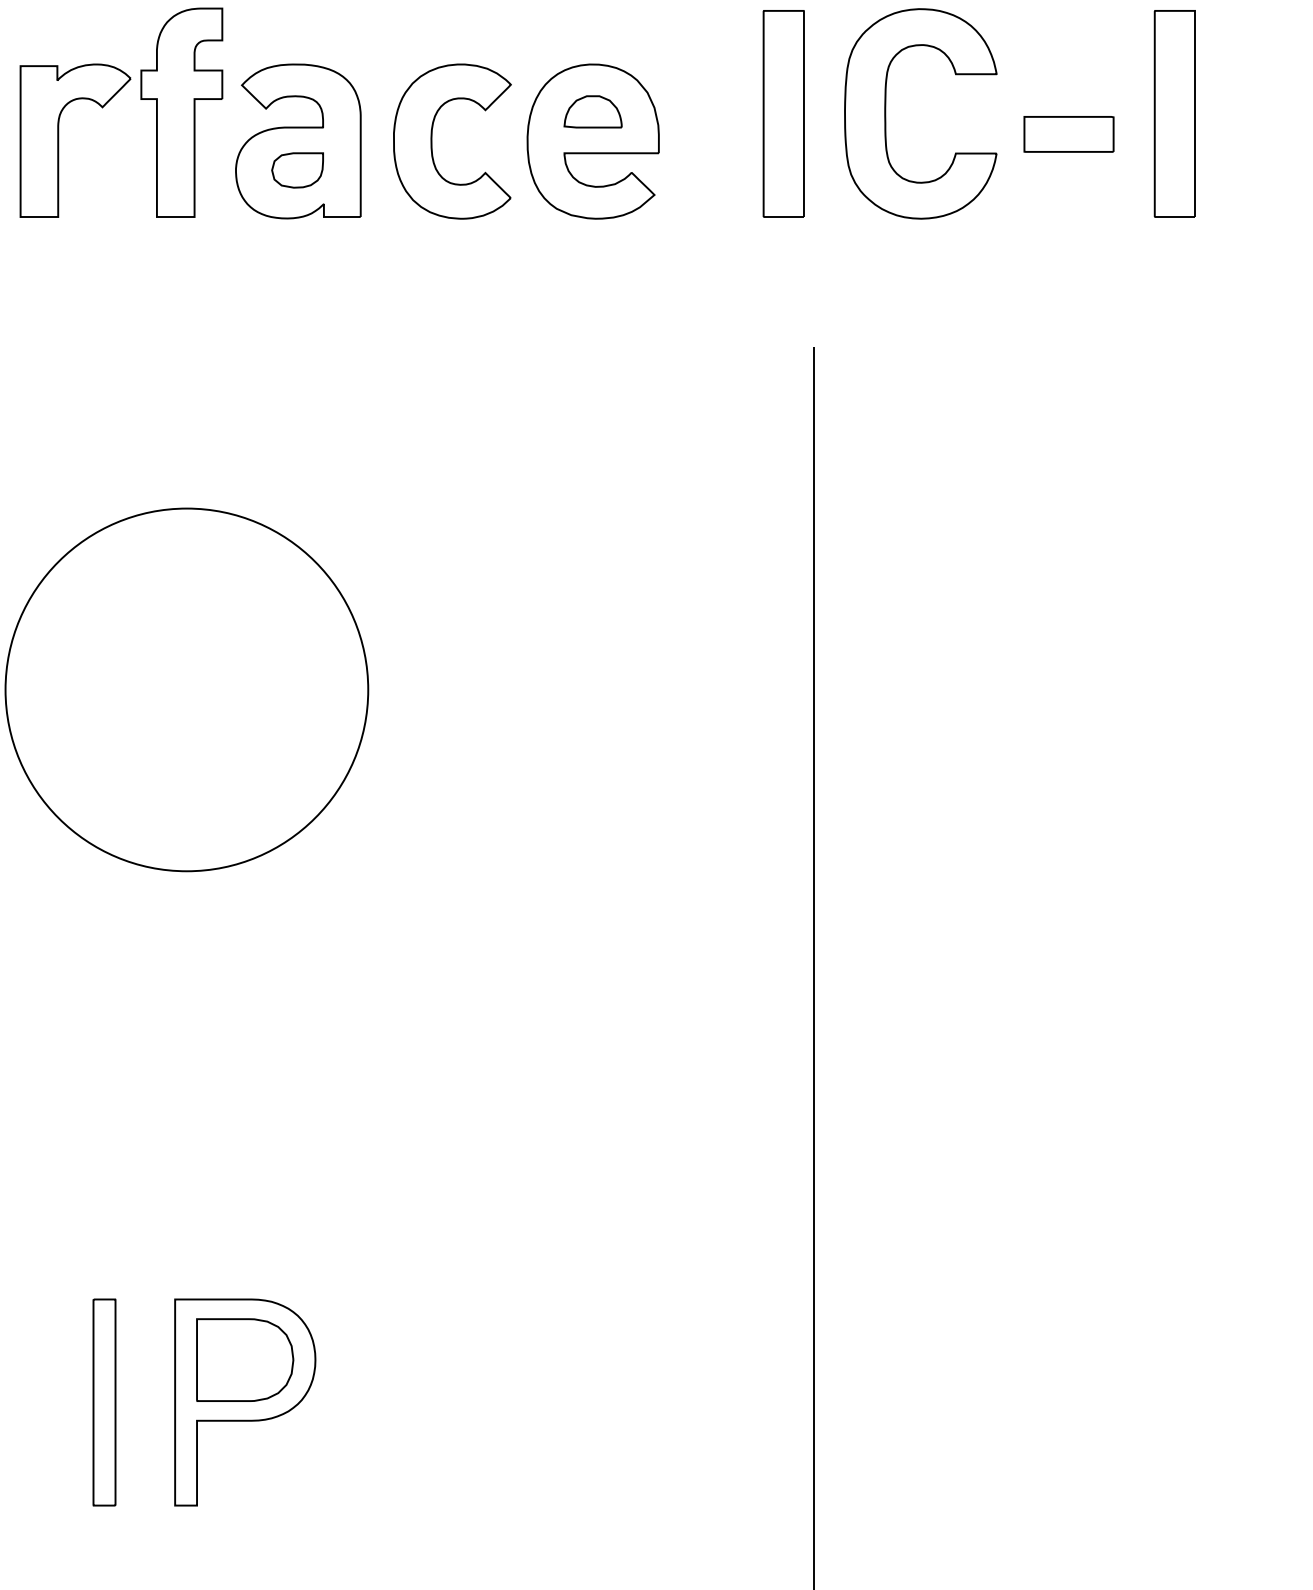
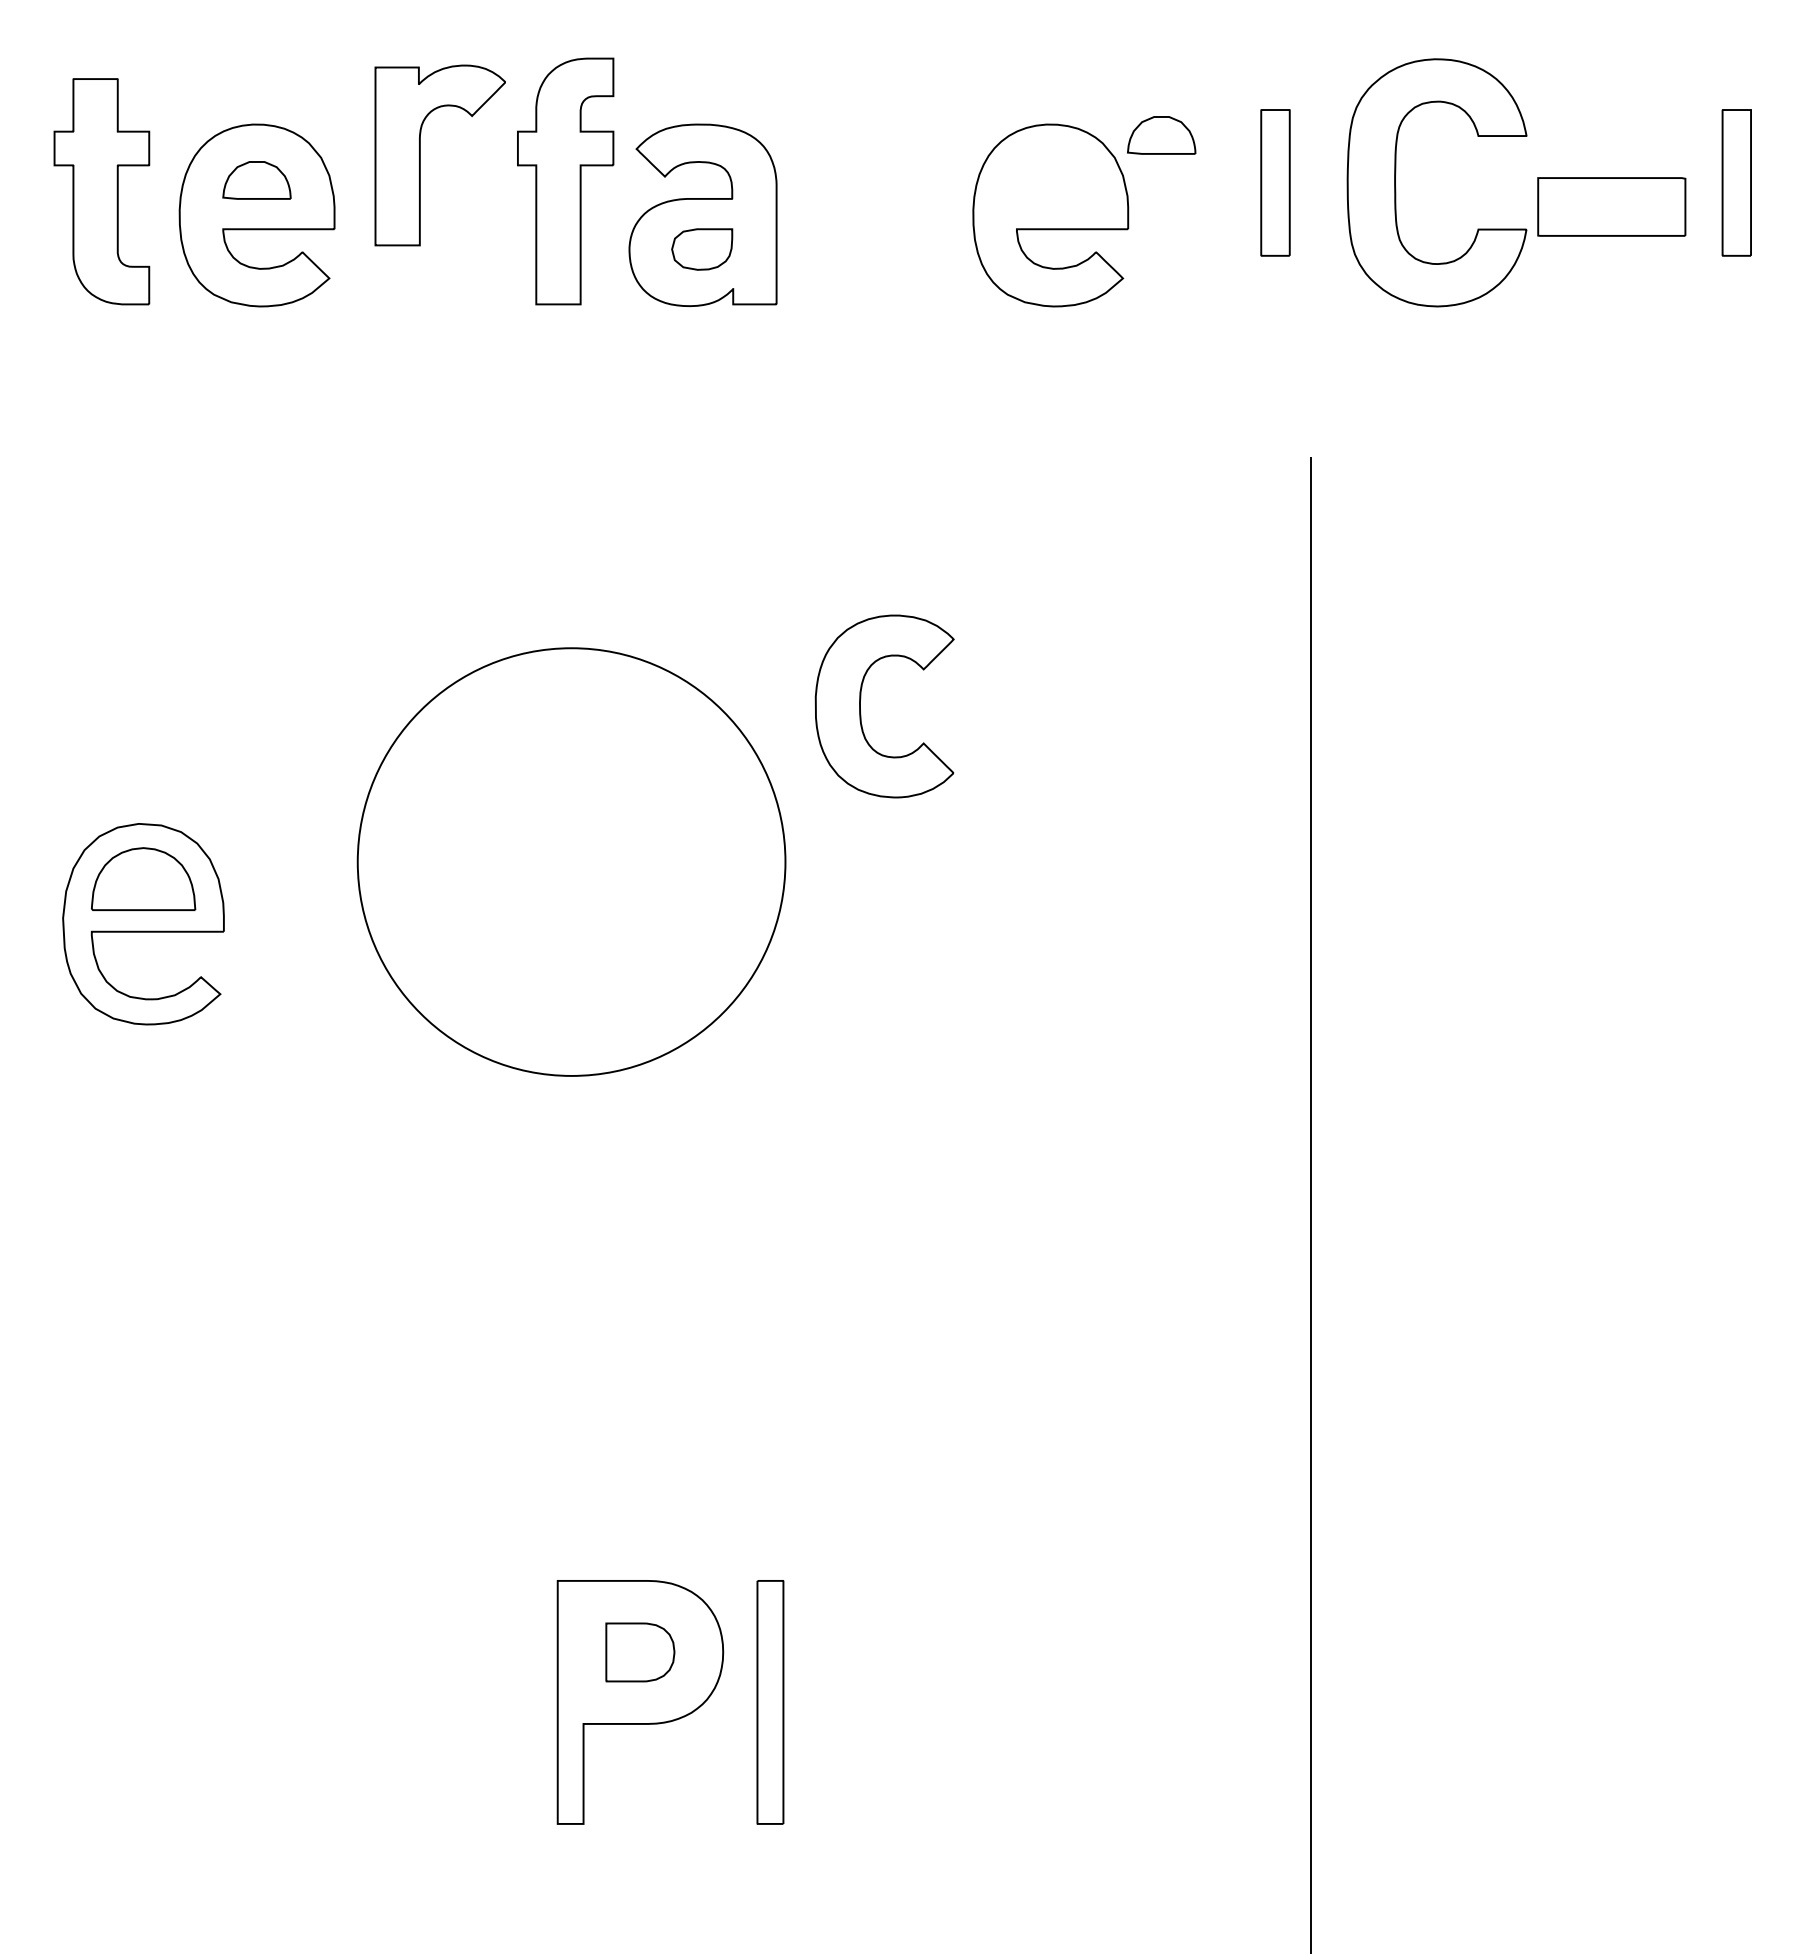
part: (593, 111) -> (1161, 135), moved
part: (783, 113) -> (1275, 182), size x0.6
part: (1174, 113) -> (1736, 182), size x0.6
part: (1068, 133) -> (1611, 206), size x1.4
part: (58, 140) -> (420, 155), moved
part: (431, 141) -> (860, 706), moved
part: (245, 1360) -> (640, 1652), size x0.6
part: (104, 1402) -> (770, 1702), moved

